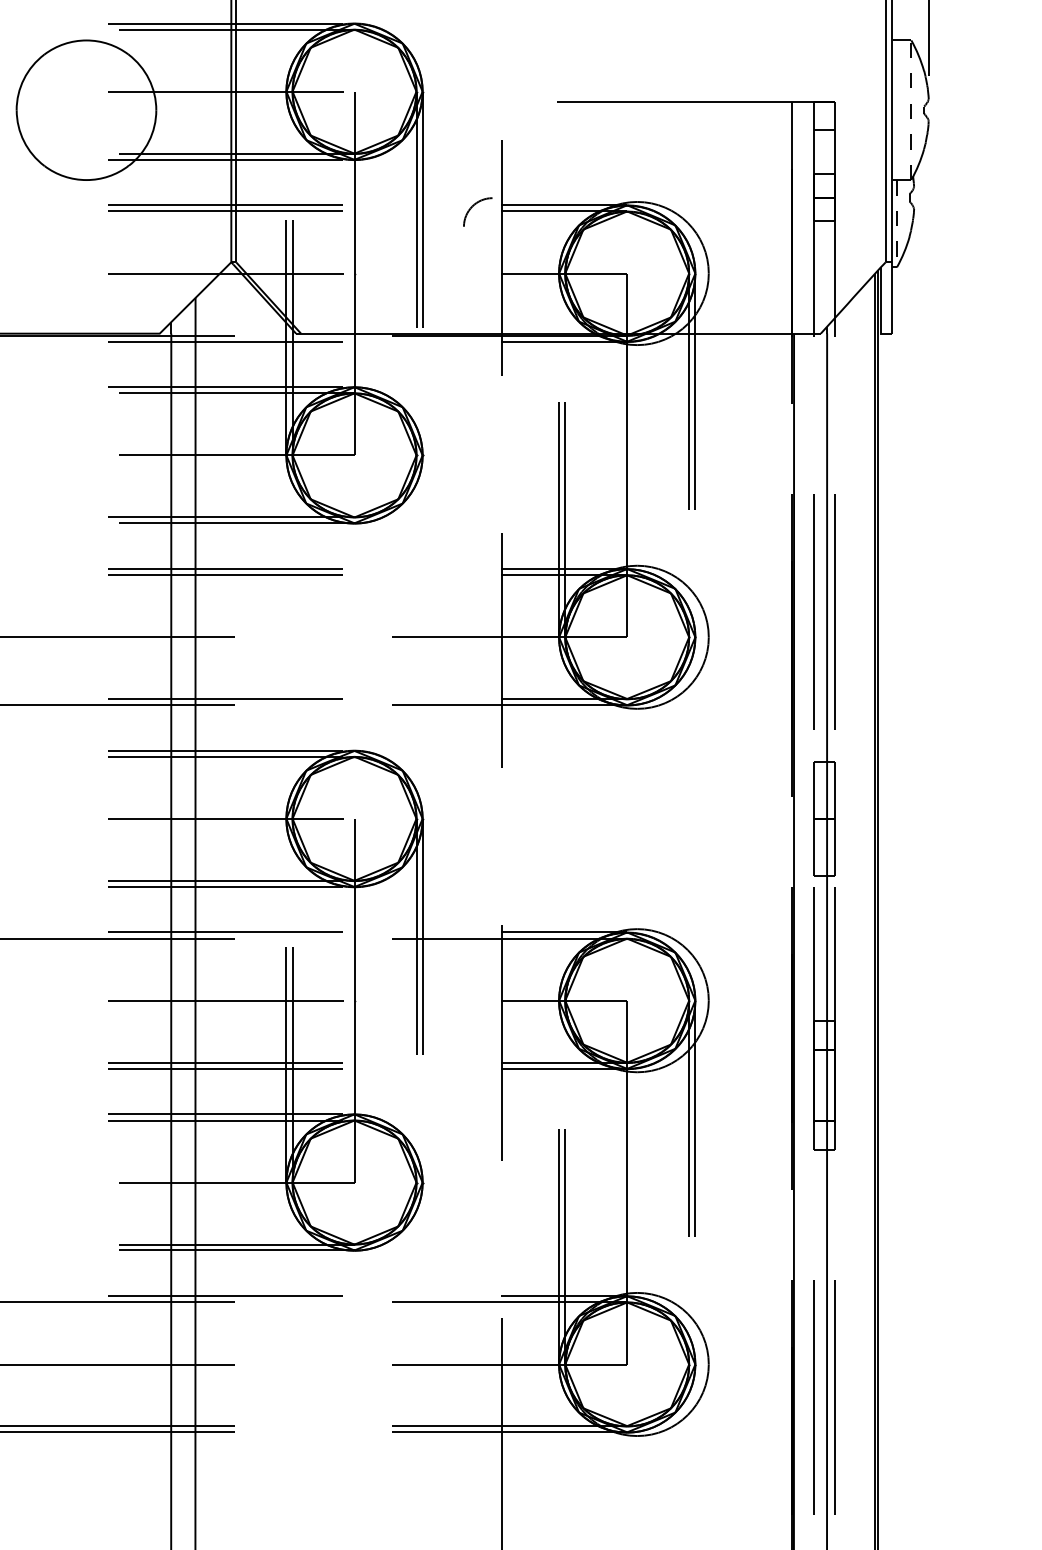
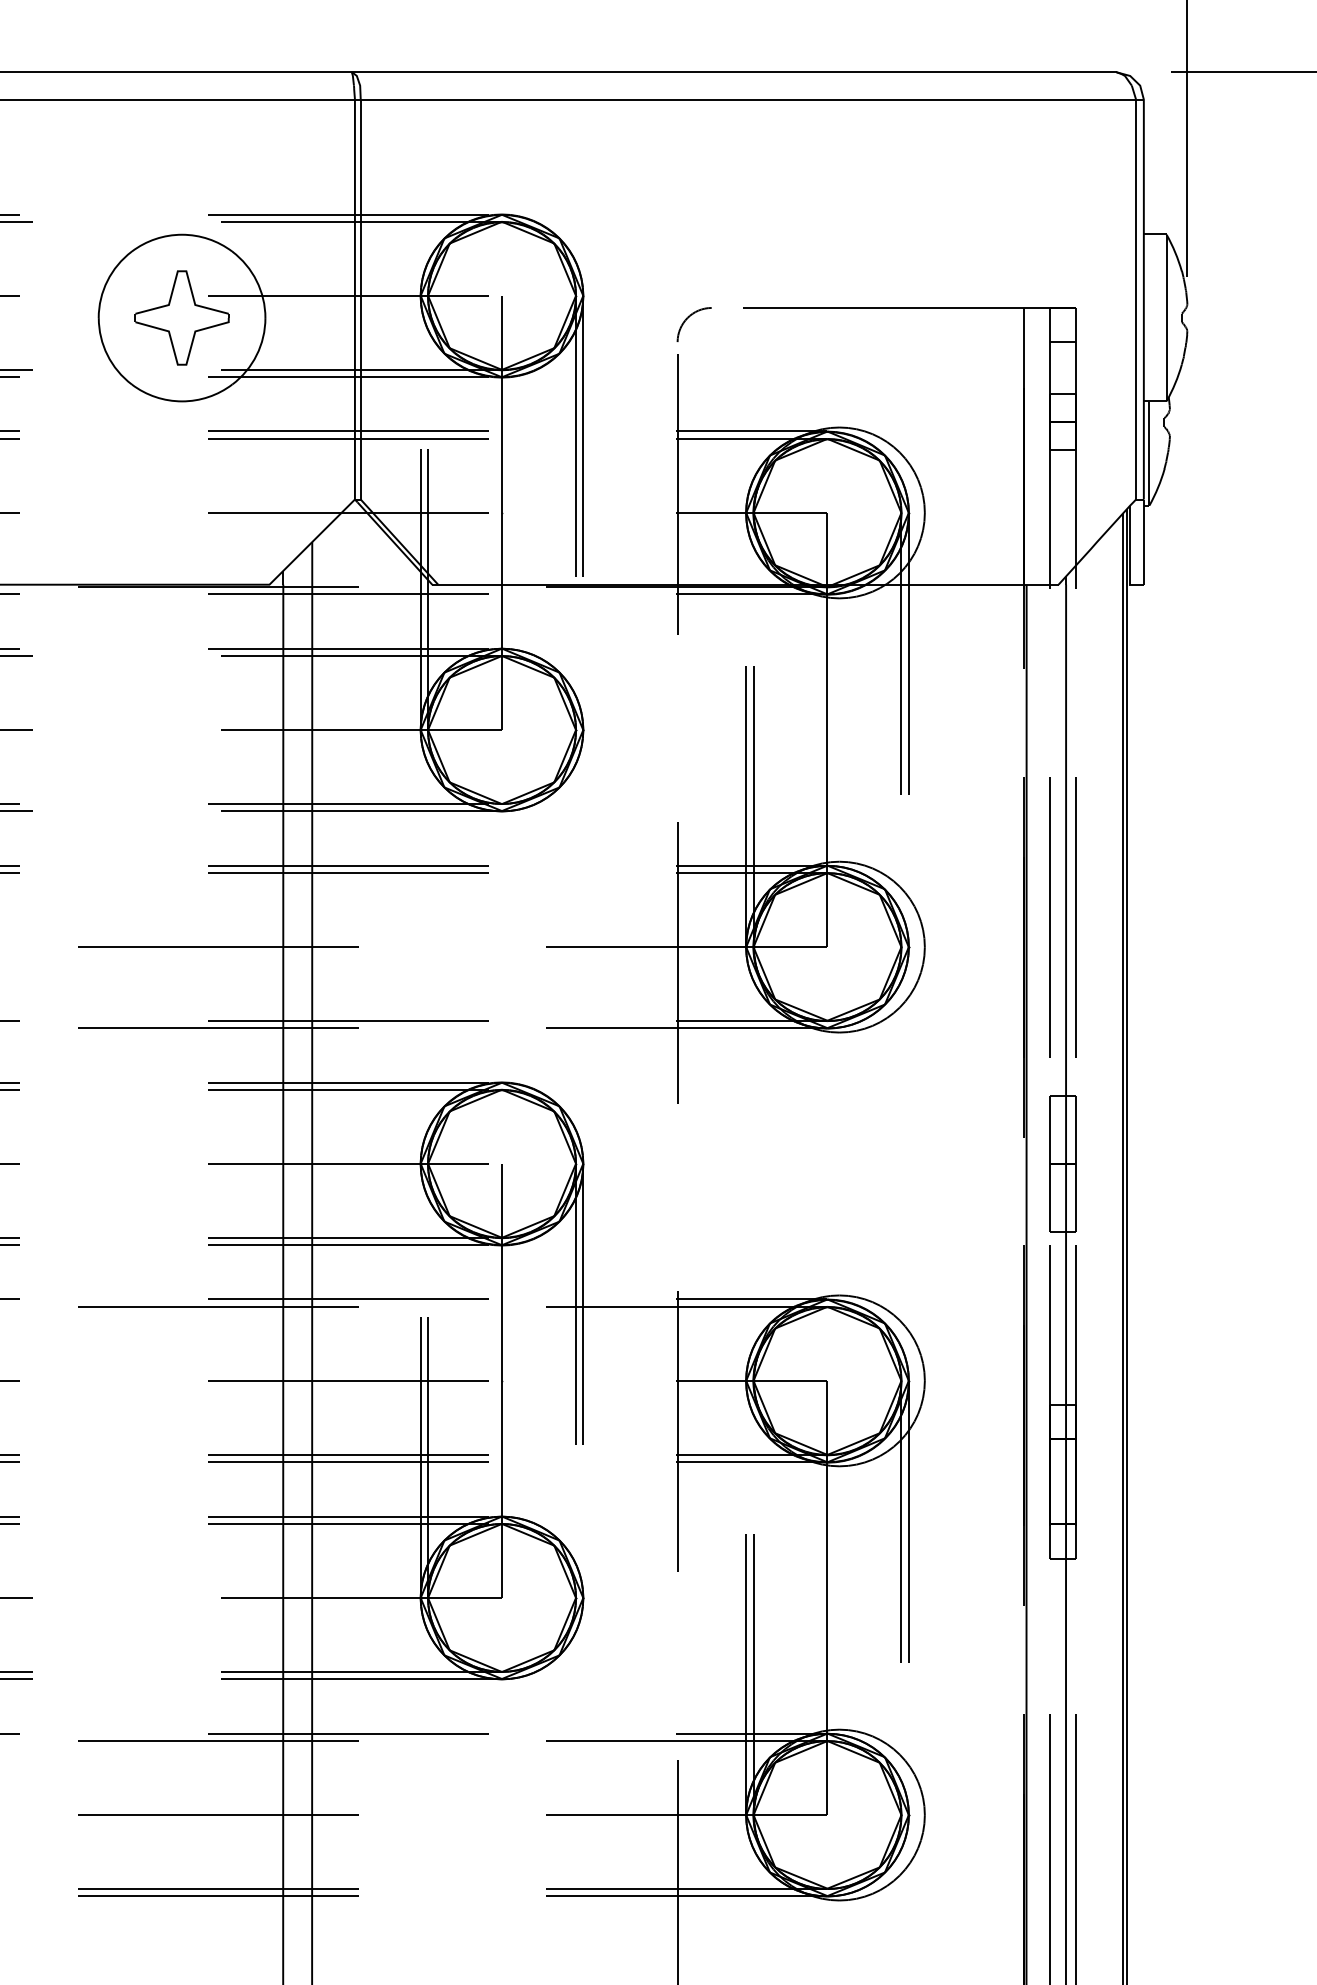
part: (86, 109) -> (181, 317), added
line: (911, 109) -> (1166, 317), dashed -> solid
curve: (473, 206) -> (688, 318), moved
line: (896, 224) -> (1149, 454), dashed -> solid

